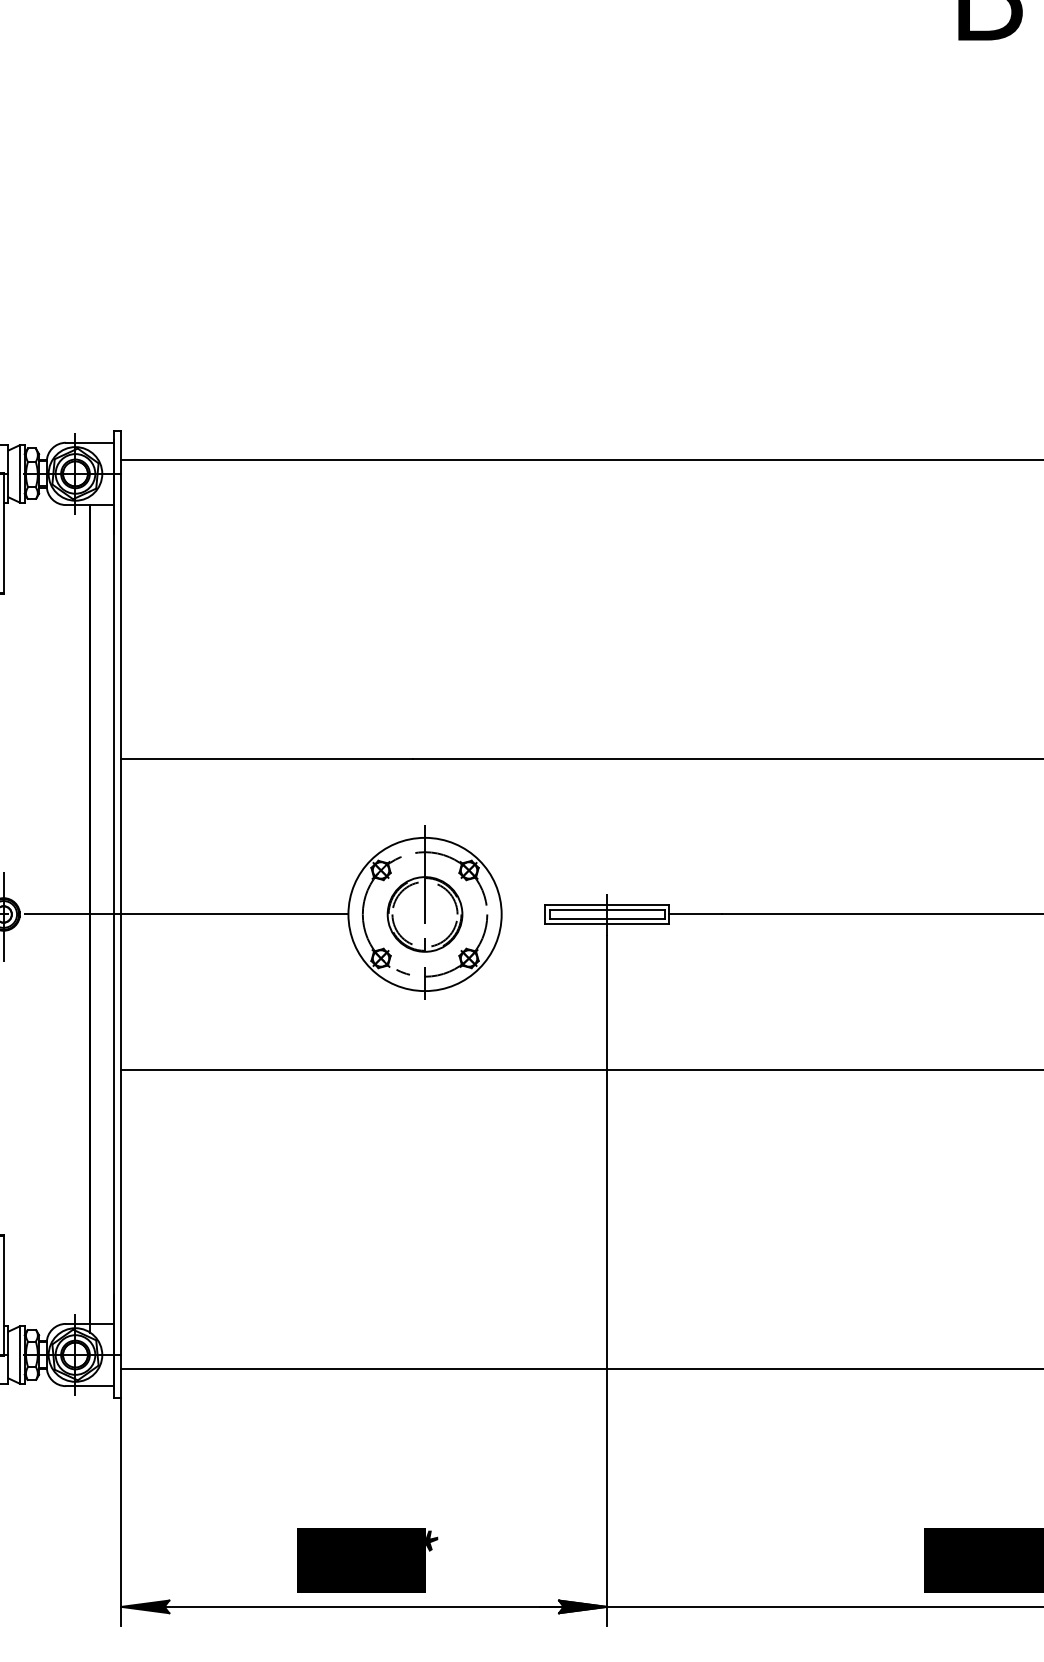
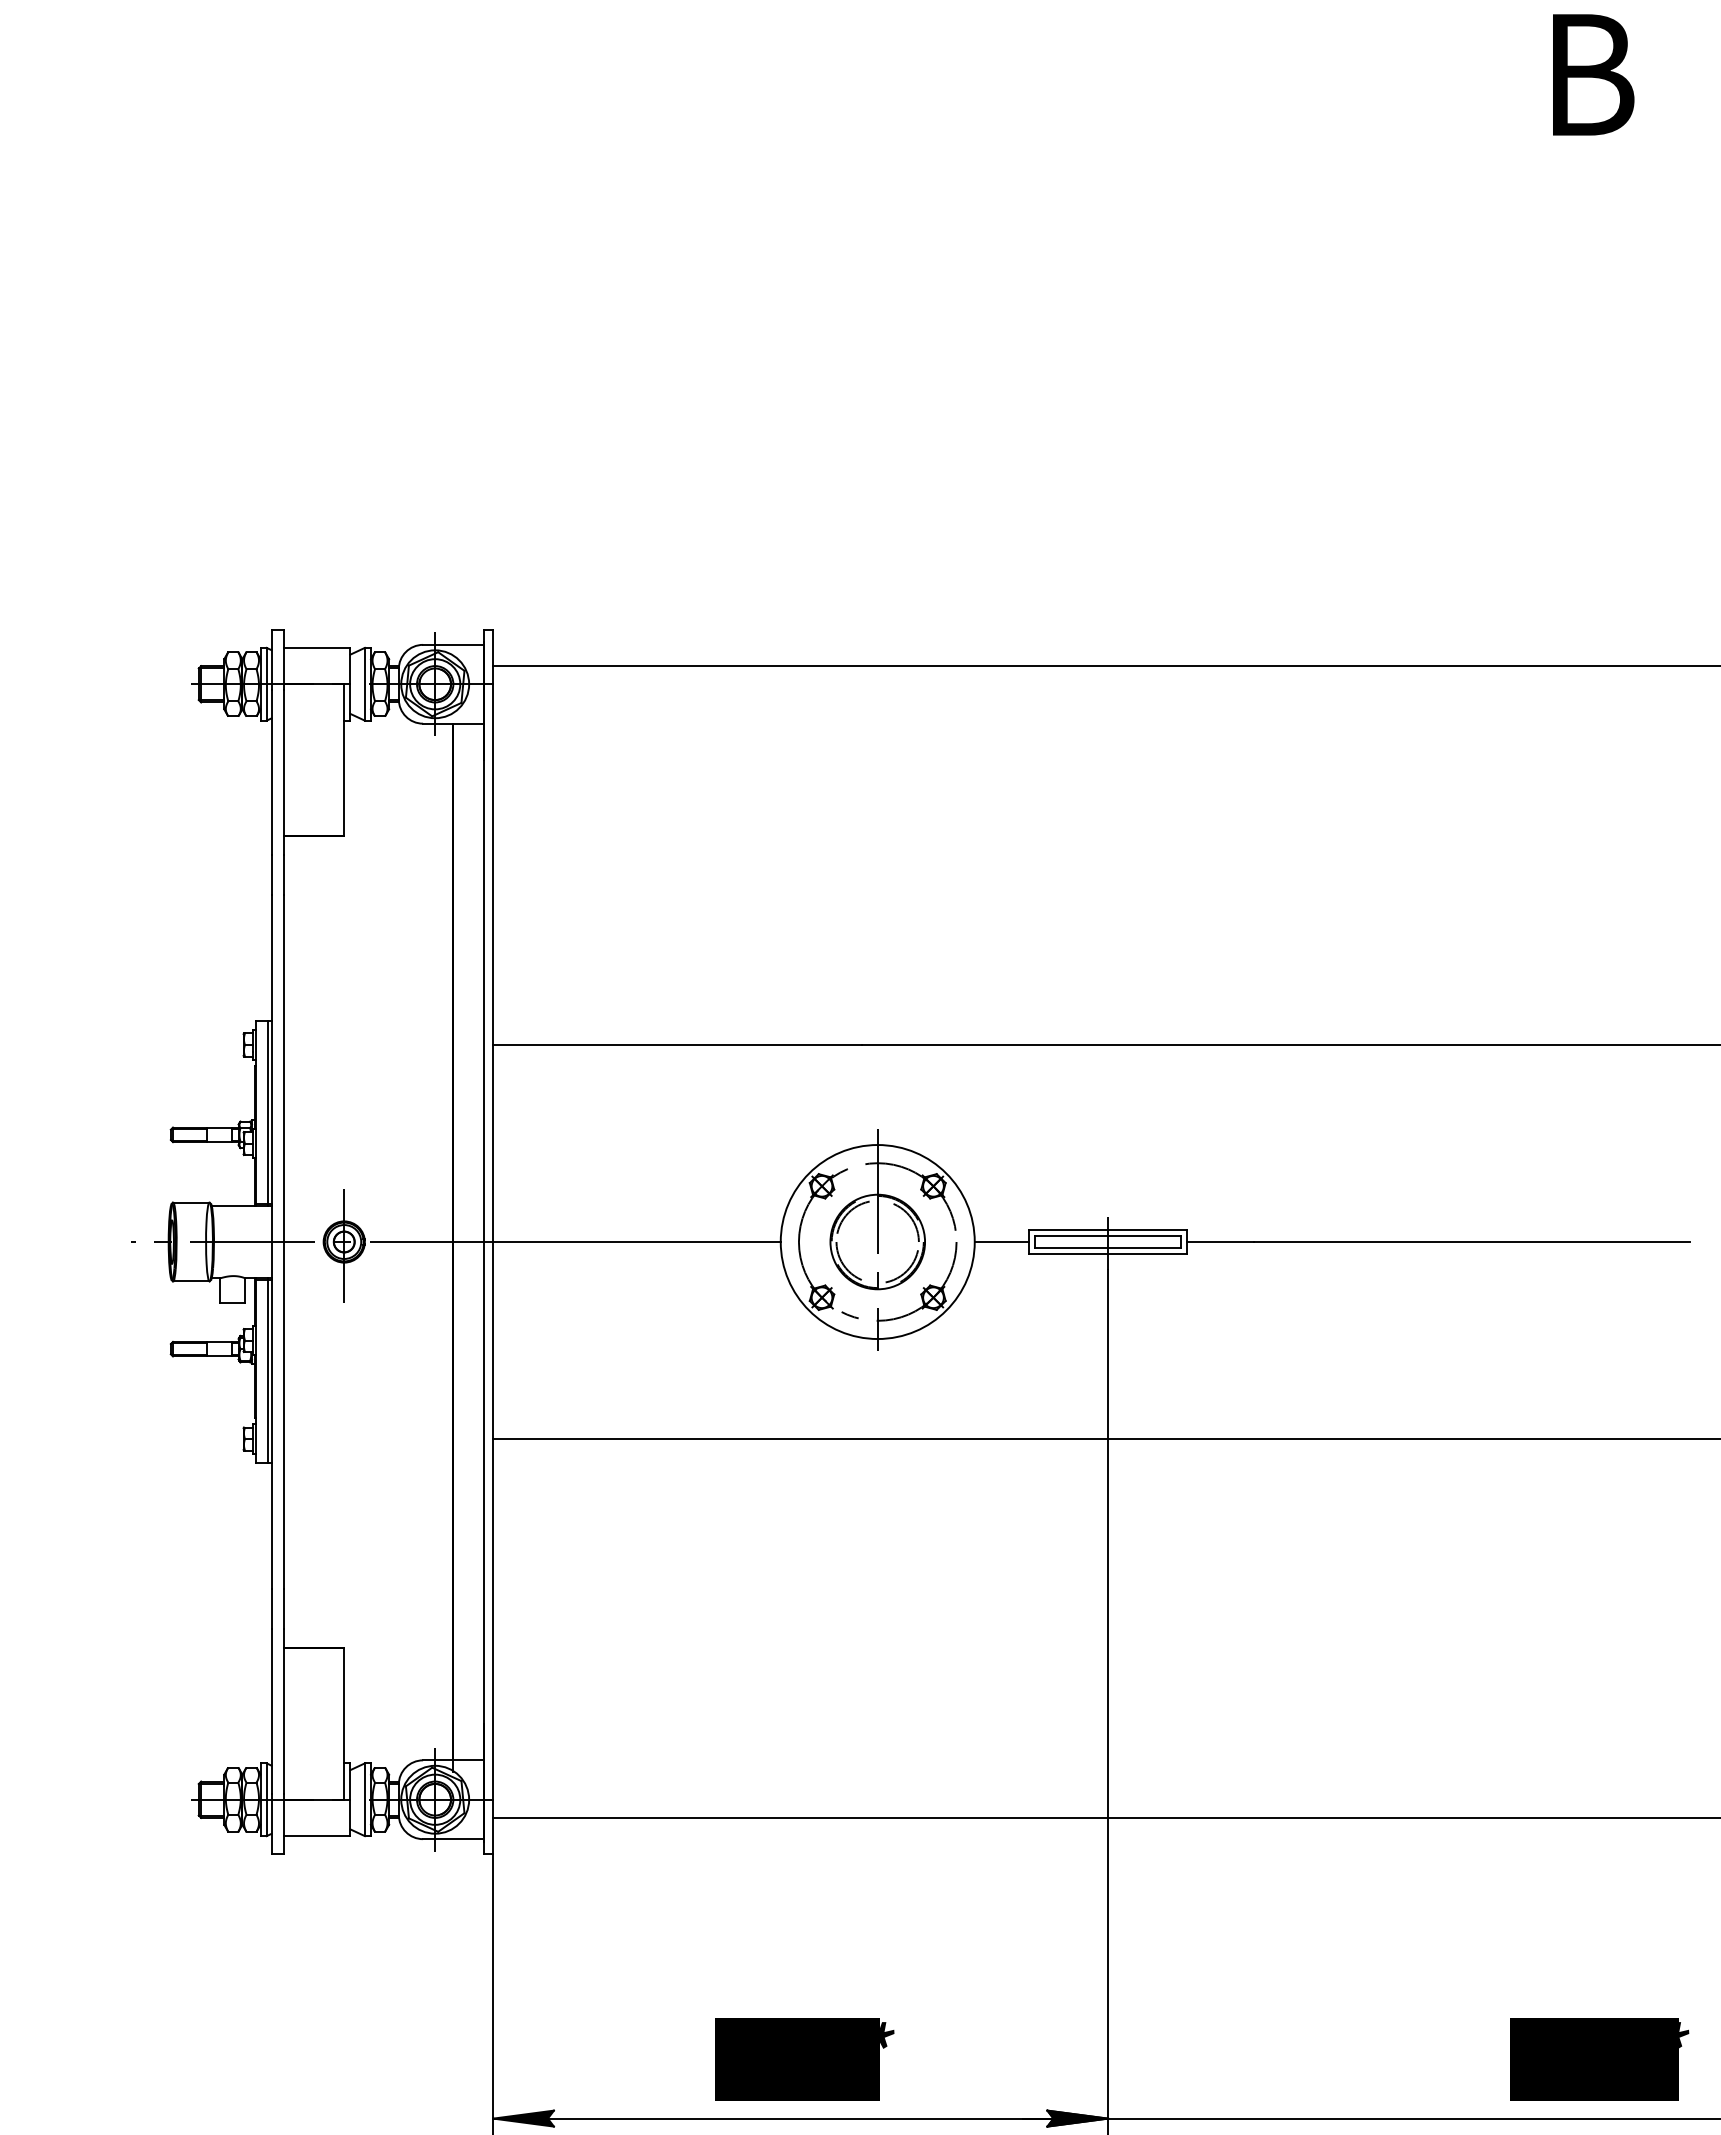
line: (522, 914) -> (1001, 1242), added

